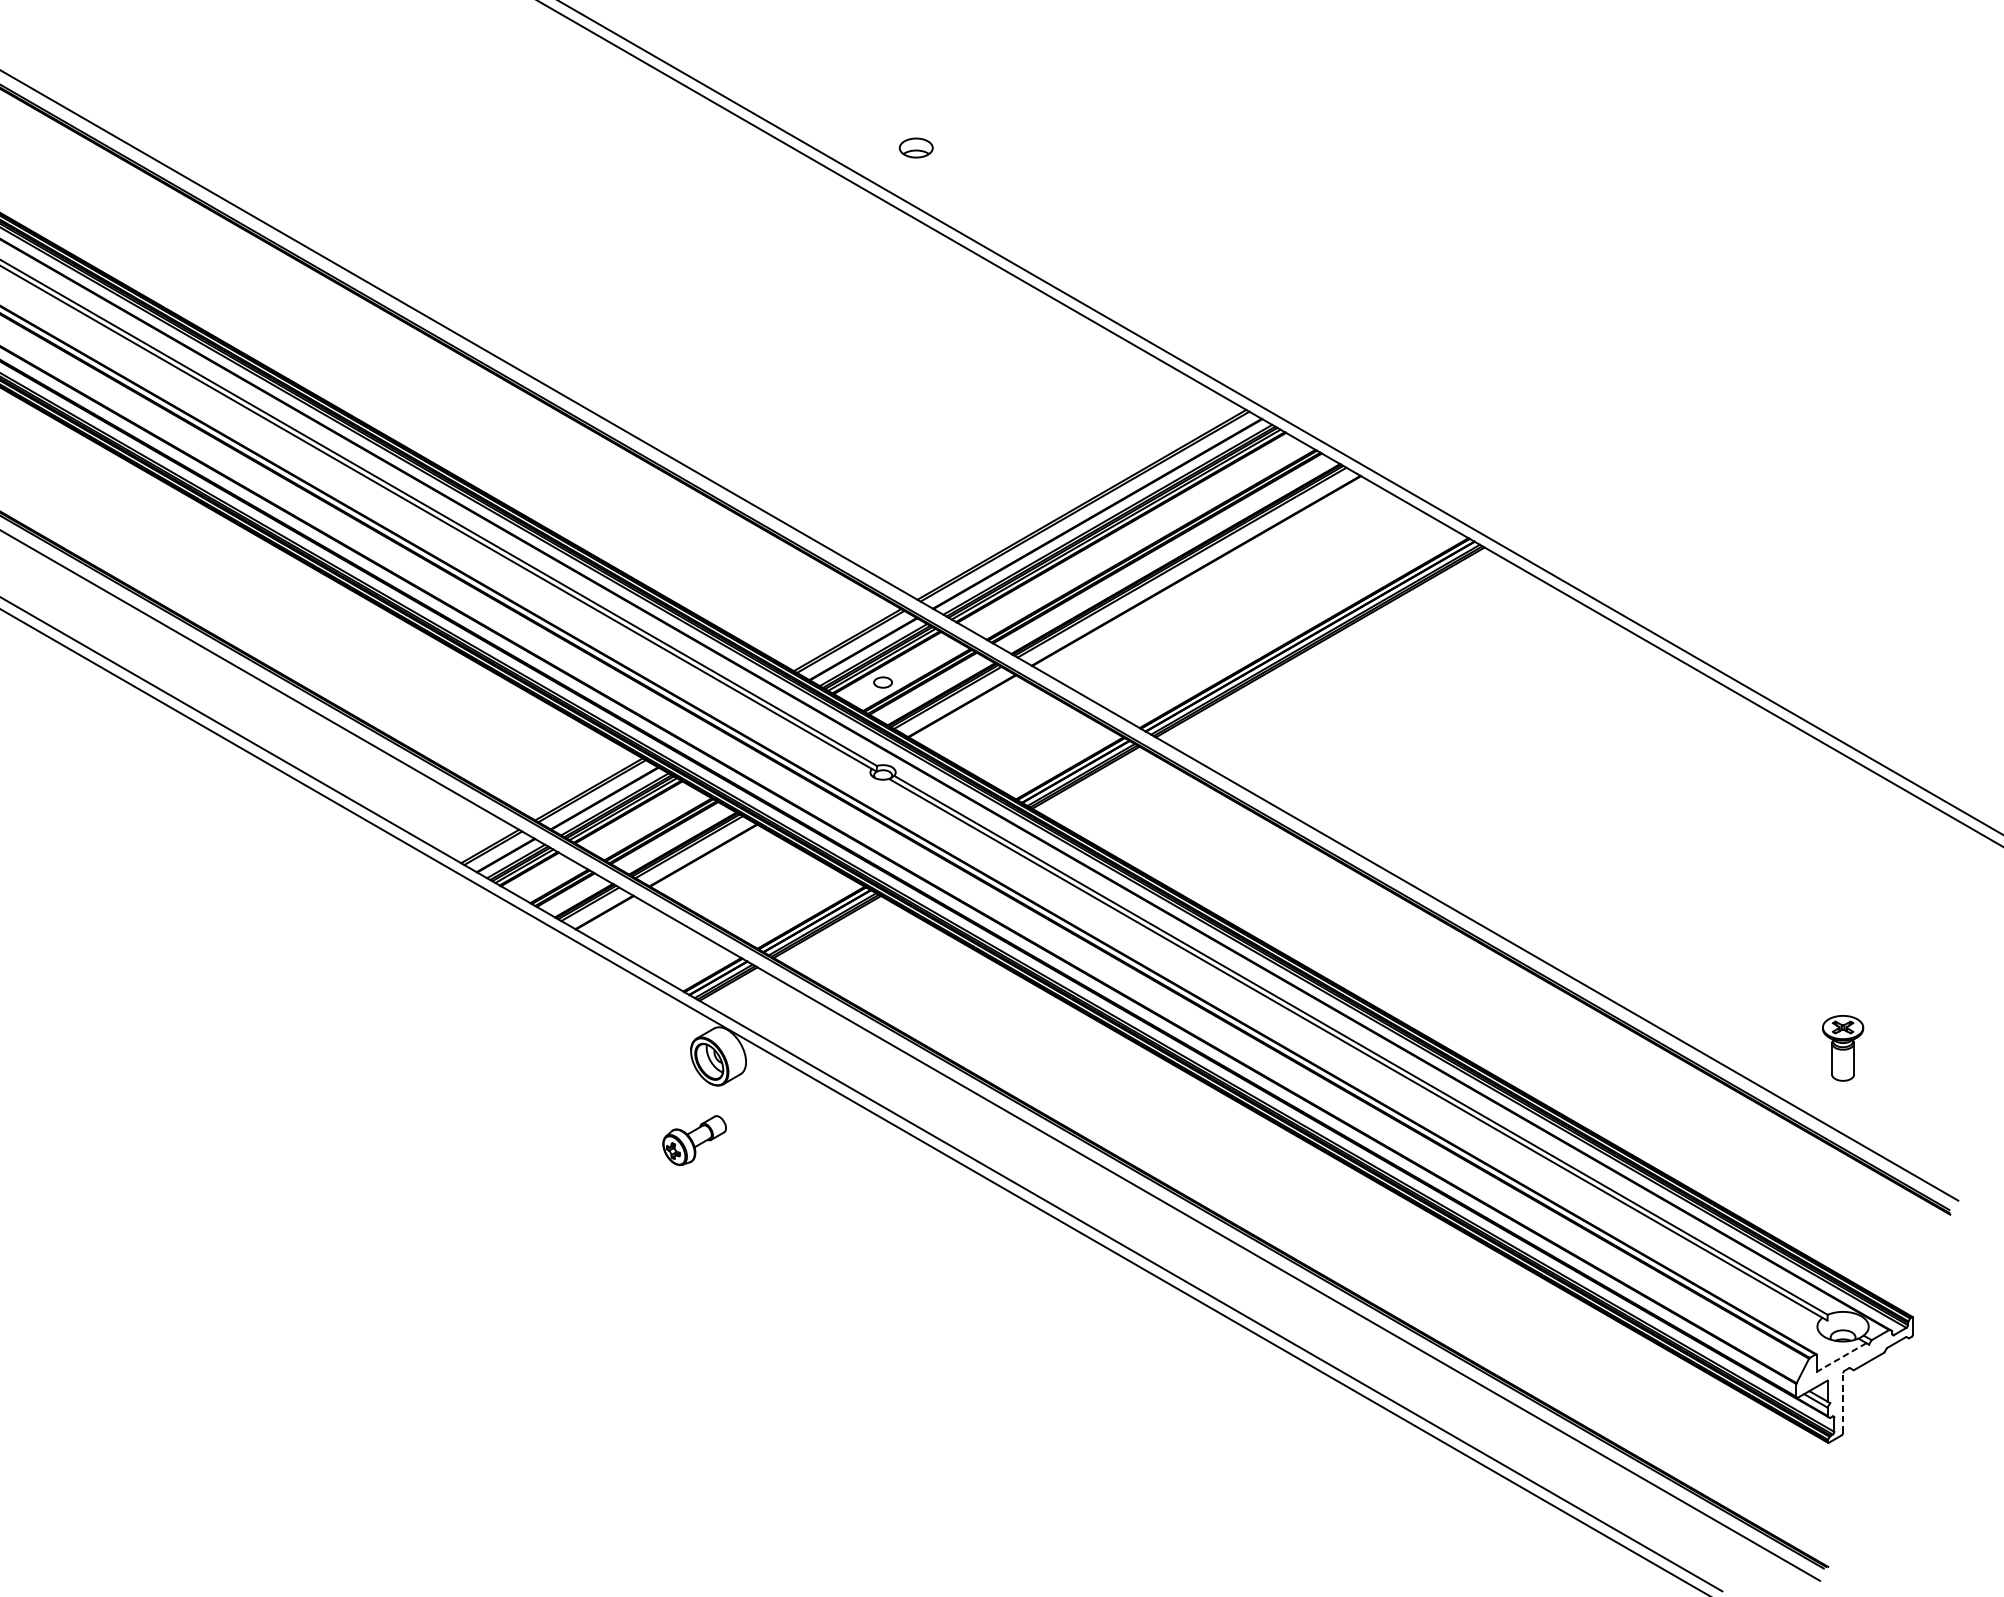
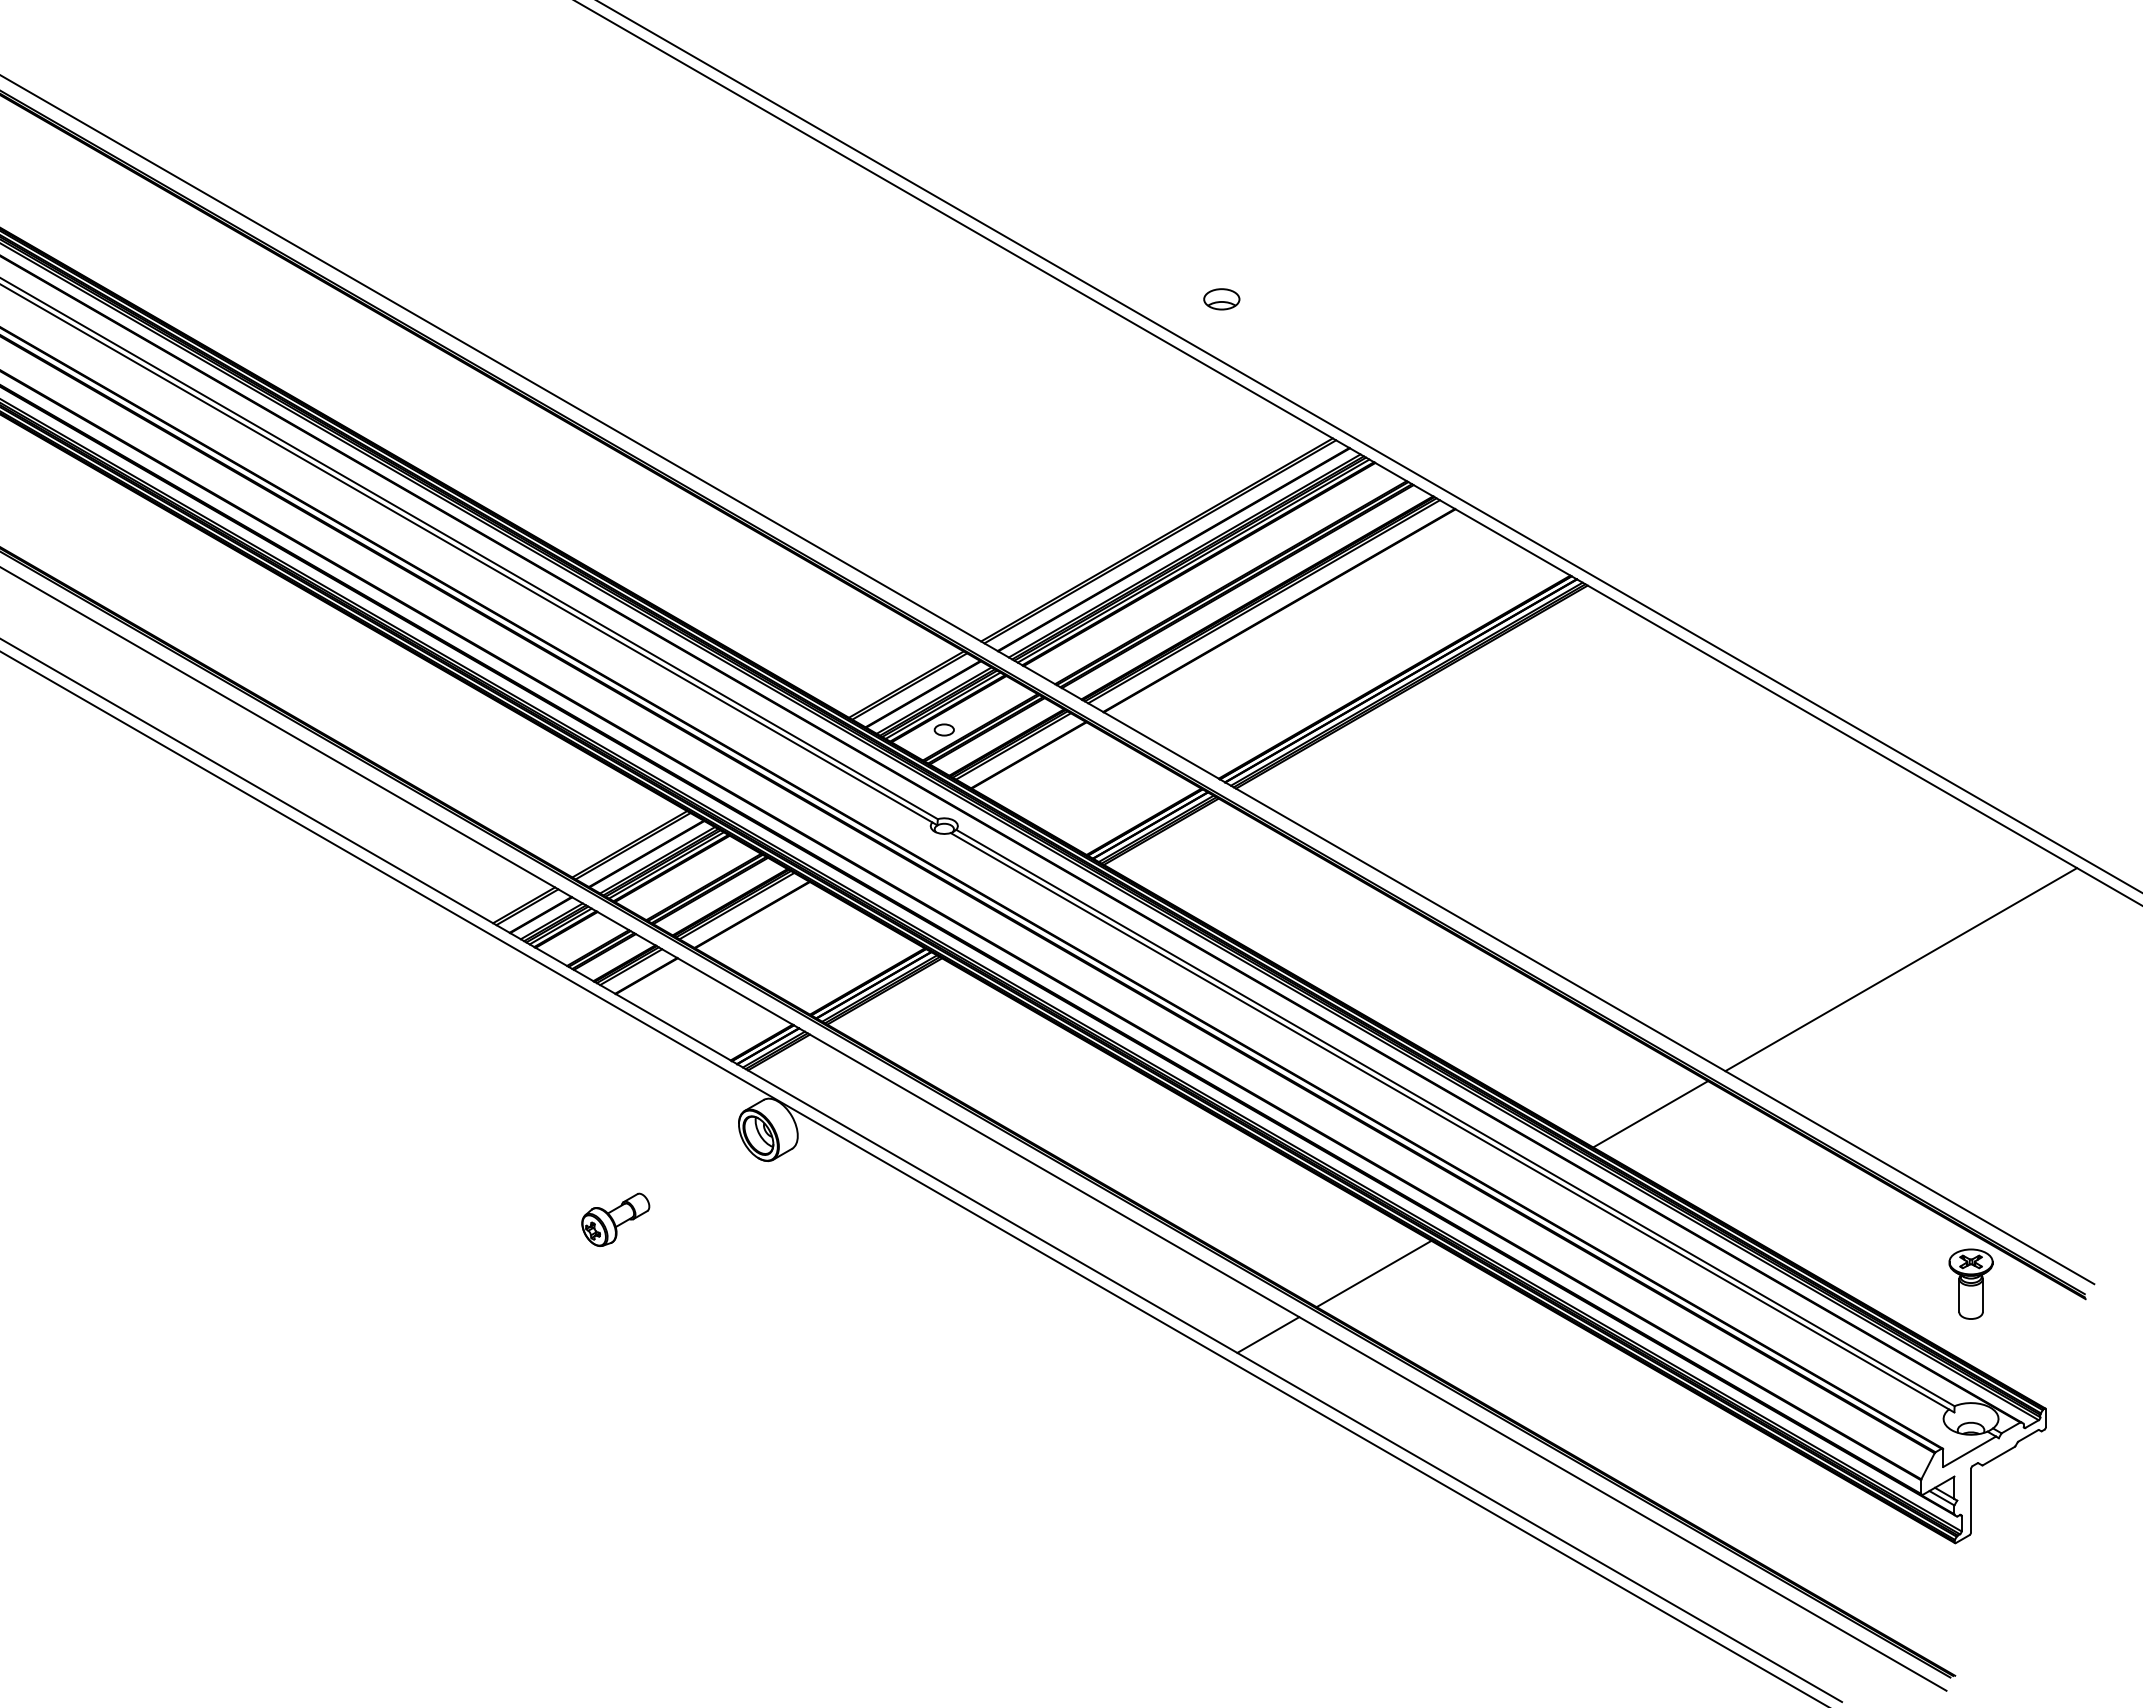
part: (915, 148) -> (1221, 299), moved
line: (1778, 906) -> (1901, 969), added
line: (1543, 1042) -> (1650, 1114), added
part: (1842, 1047) -> (1970, 1283), moved
part: (694, 1140) -> (615, 1219), moved
line: (1284, 1190) -> (1373, 1273), added
line: (1186, 1247) -> (1268, 1334), added
line: (1841, 1358) -> (1969, 1452), dashed -> solid
line: (1843, 1402) -> (1971, 1500), dashed -> solid

